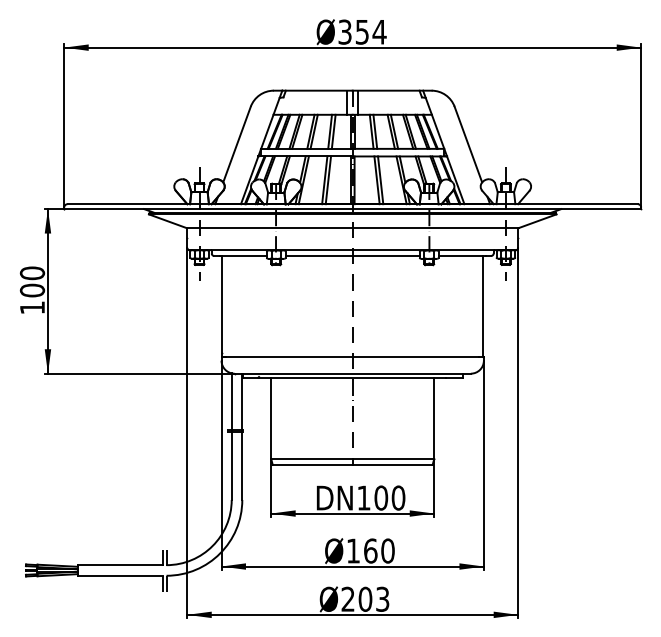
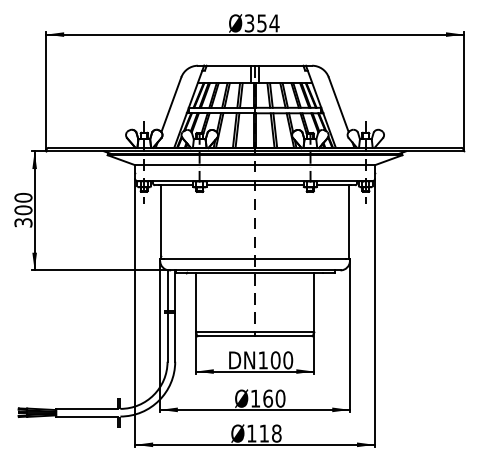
text: (32, 307) -> (23, 222), 100 -> 300
text: (365, 598) -> (264, 432), 203 -> 118

